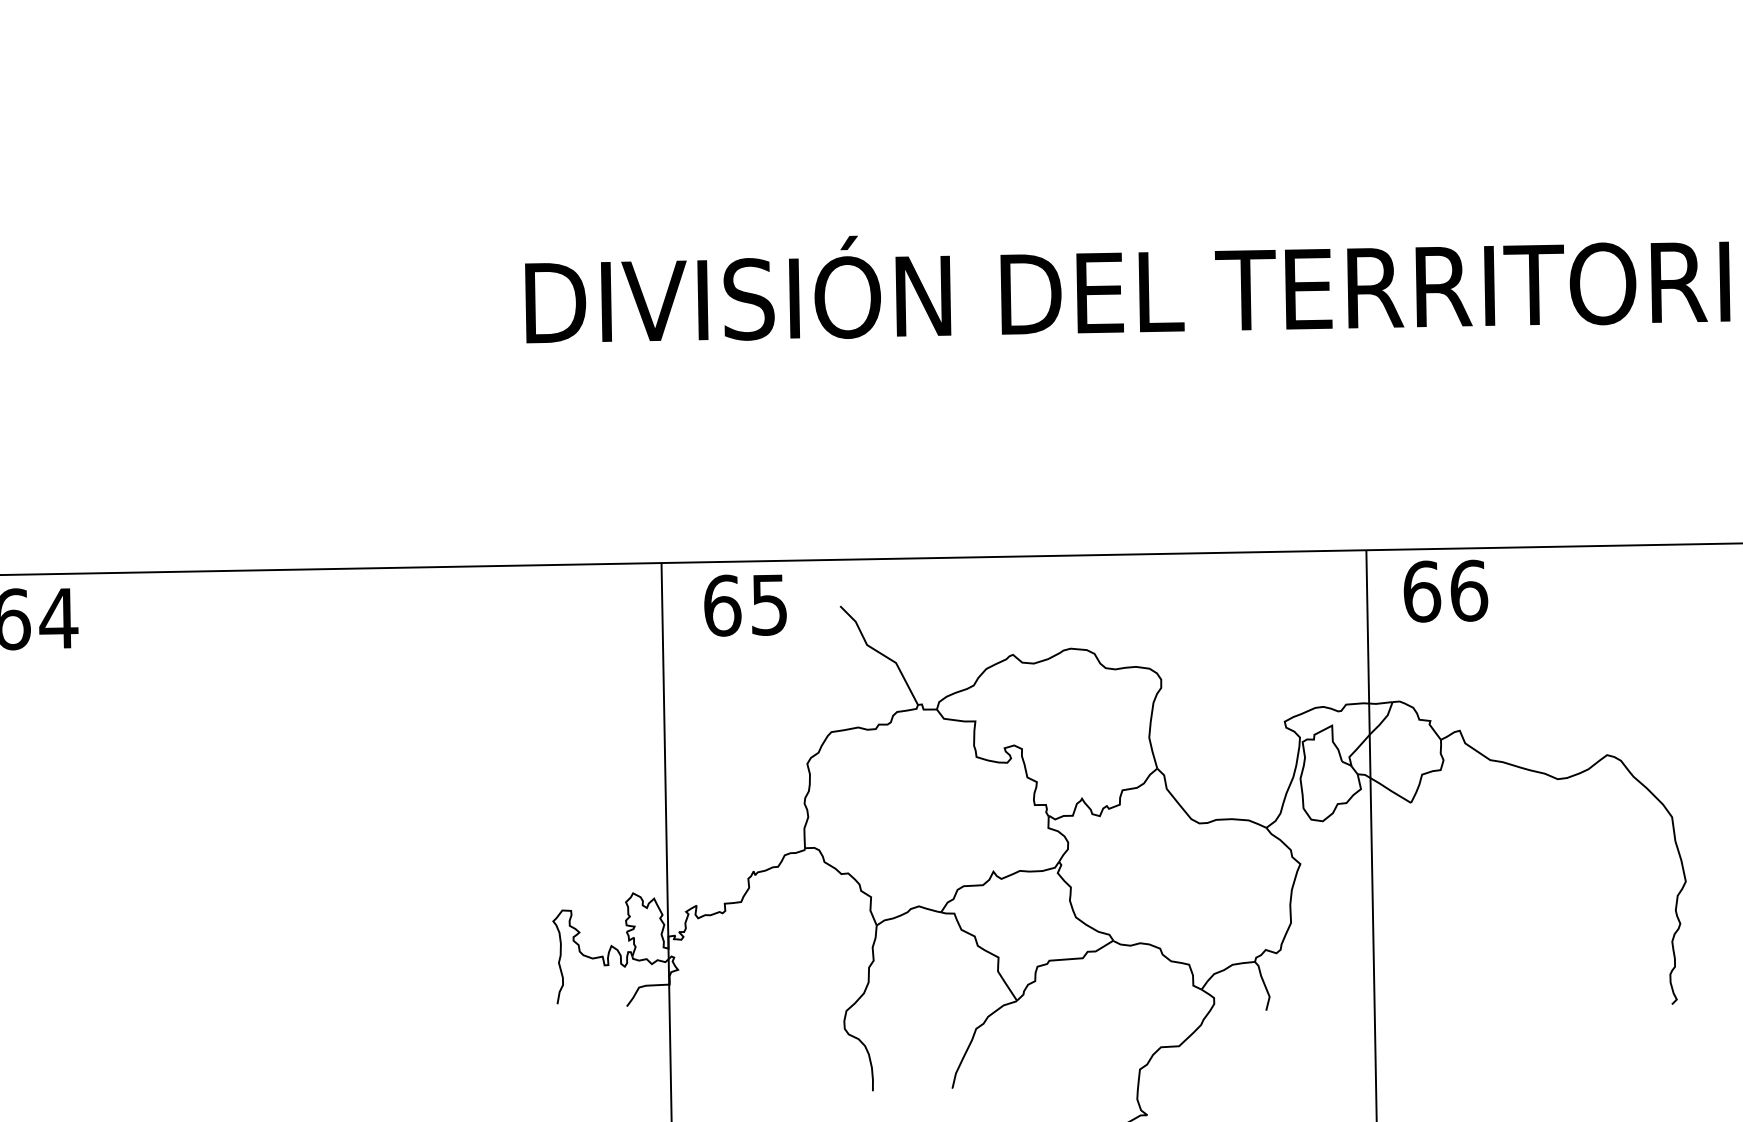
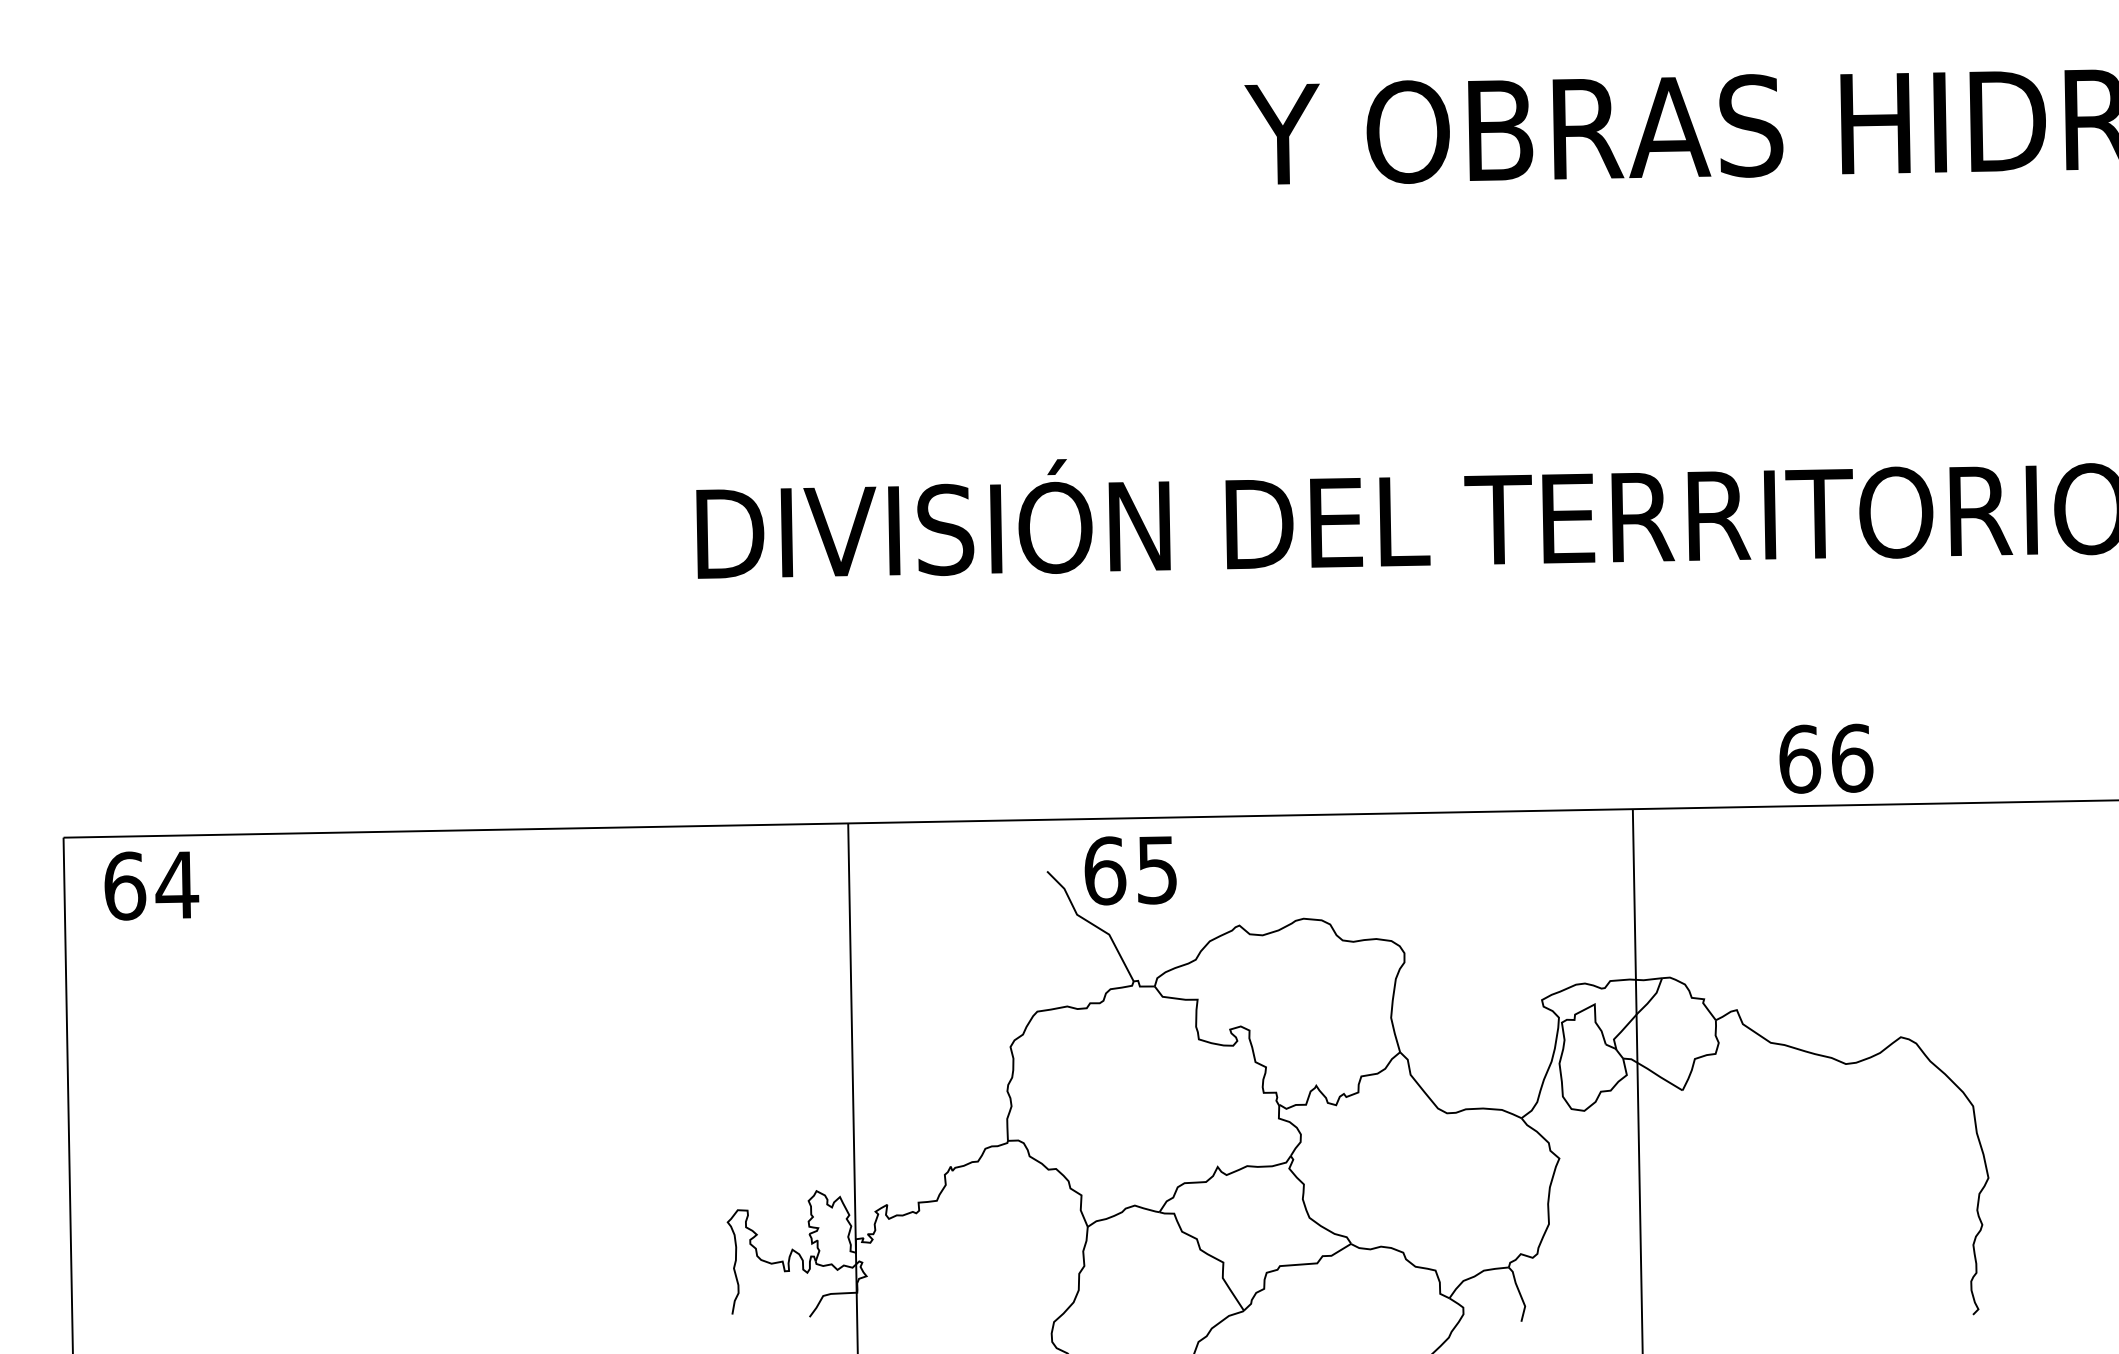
text: (1446, 590) -> (1826, 758), moved
text: (745, 605) -> (1130, 870), moved

